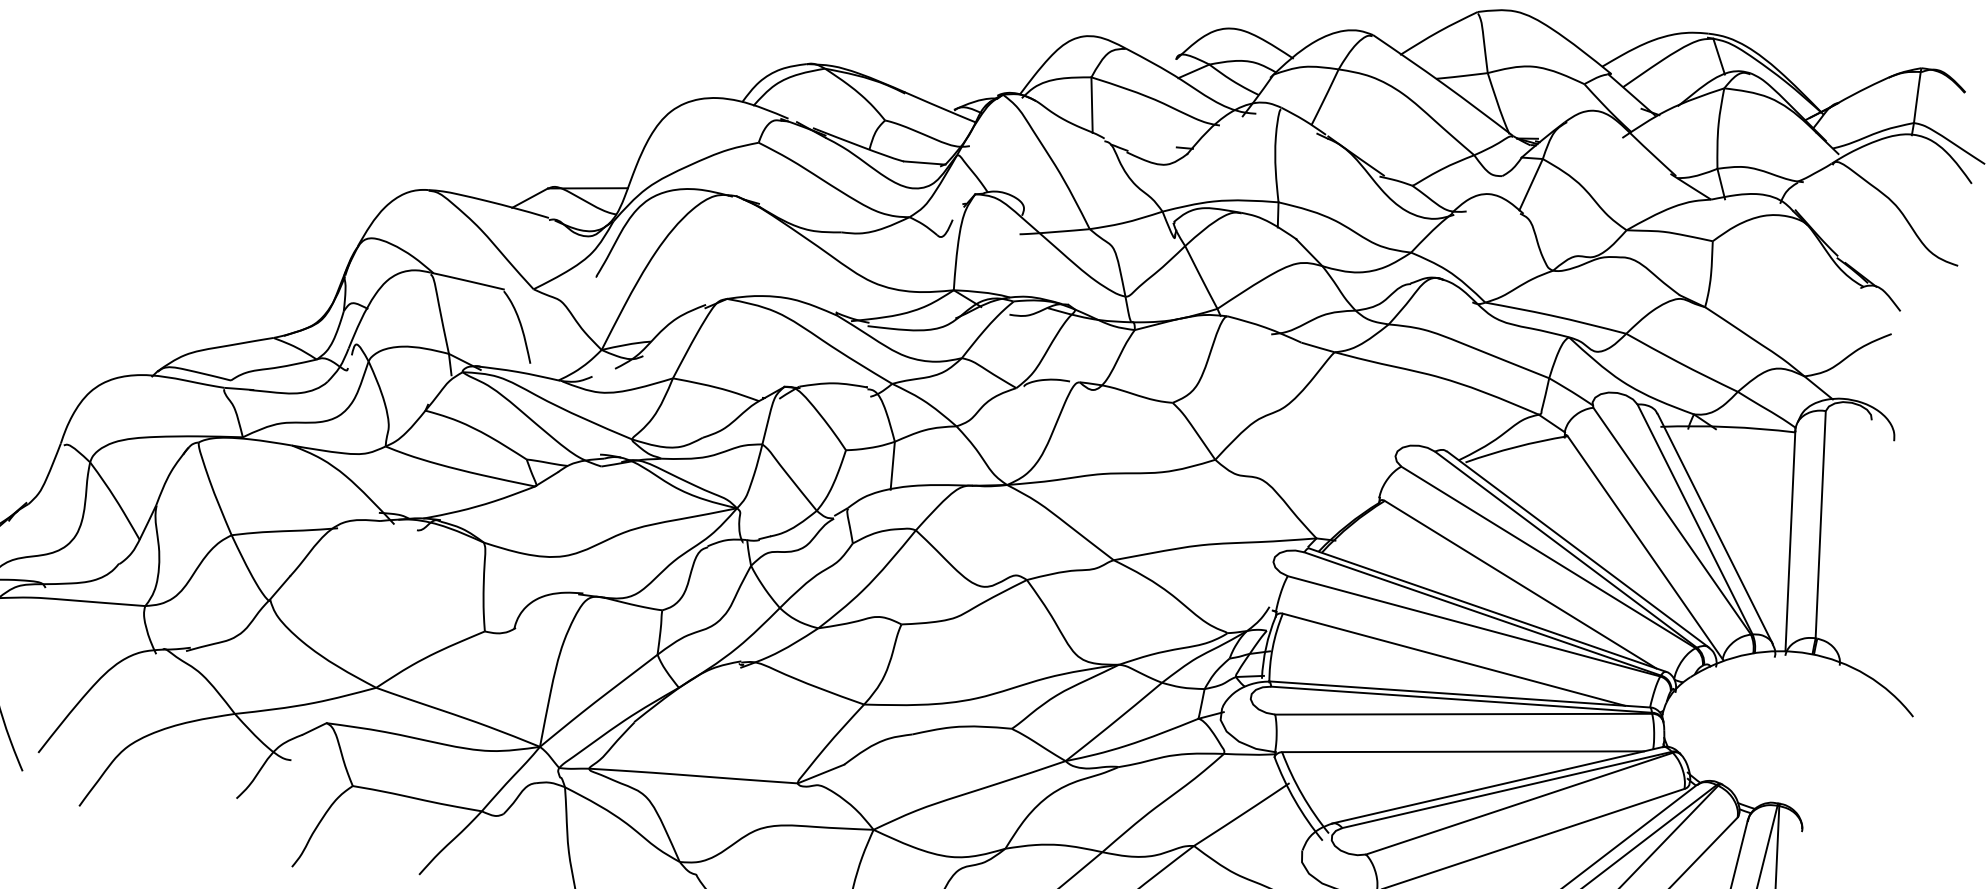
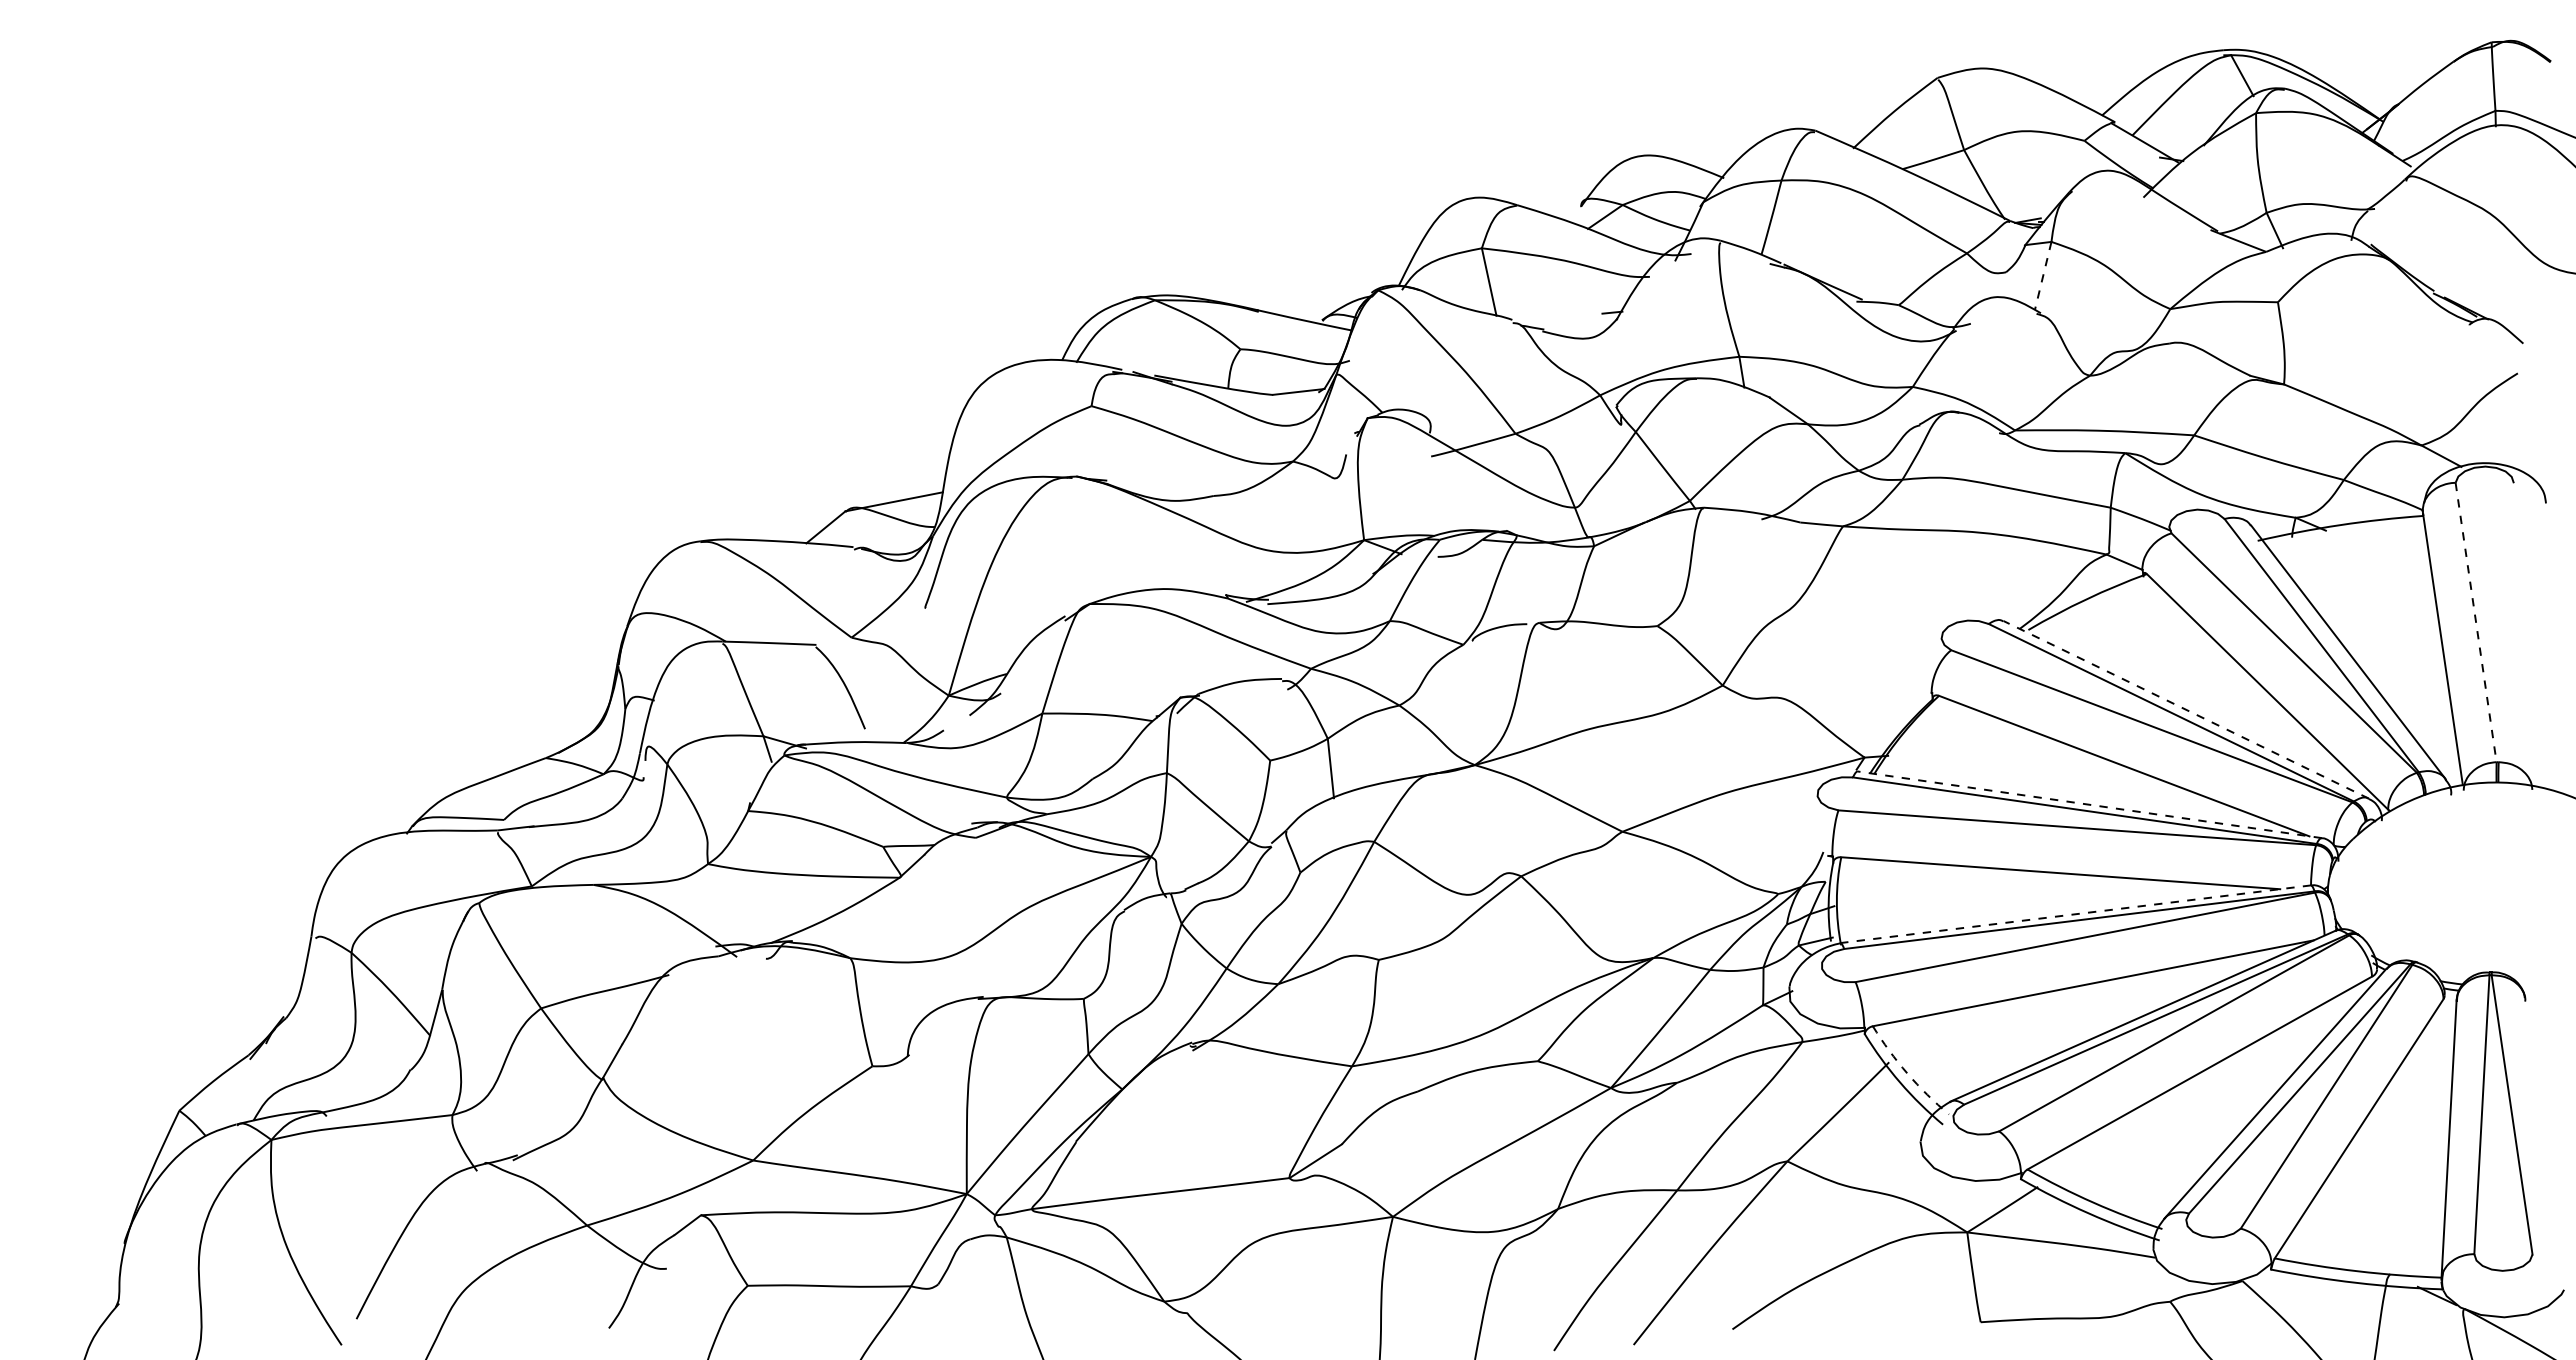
line: (1531, 185) -> (2043, 276), solid -> dashed
line: (1821, 524) -> (2476, 622), solid -> dashed
line: (1577, 549) -> (2185, 709), solid -> dashed
line: (1487, 609) -> (2089, 804), solid -> dashed
line: (1459, 694) -> (2075, 914), solid -> dashed
arc: (1302, 794) -> (1907, 1073), solid -> dashed

